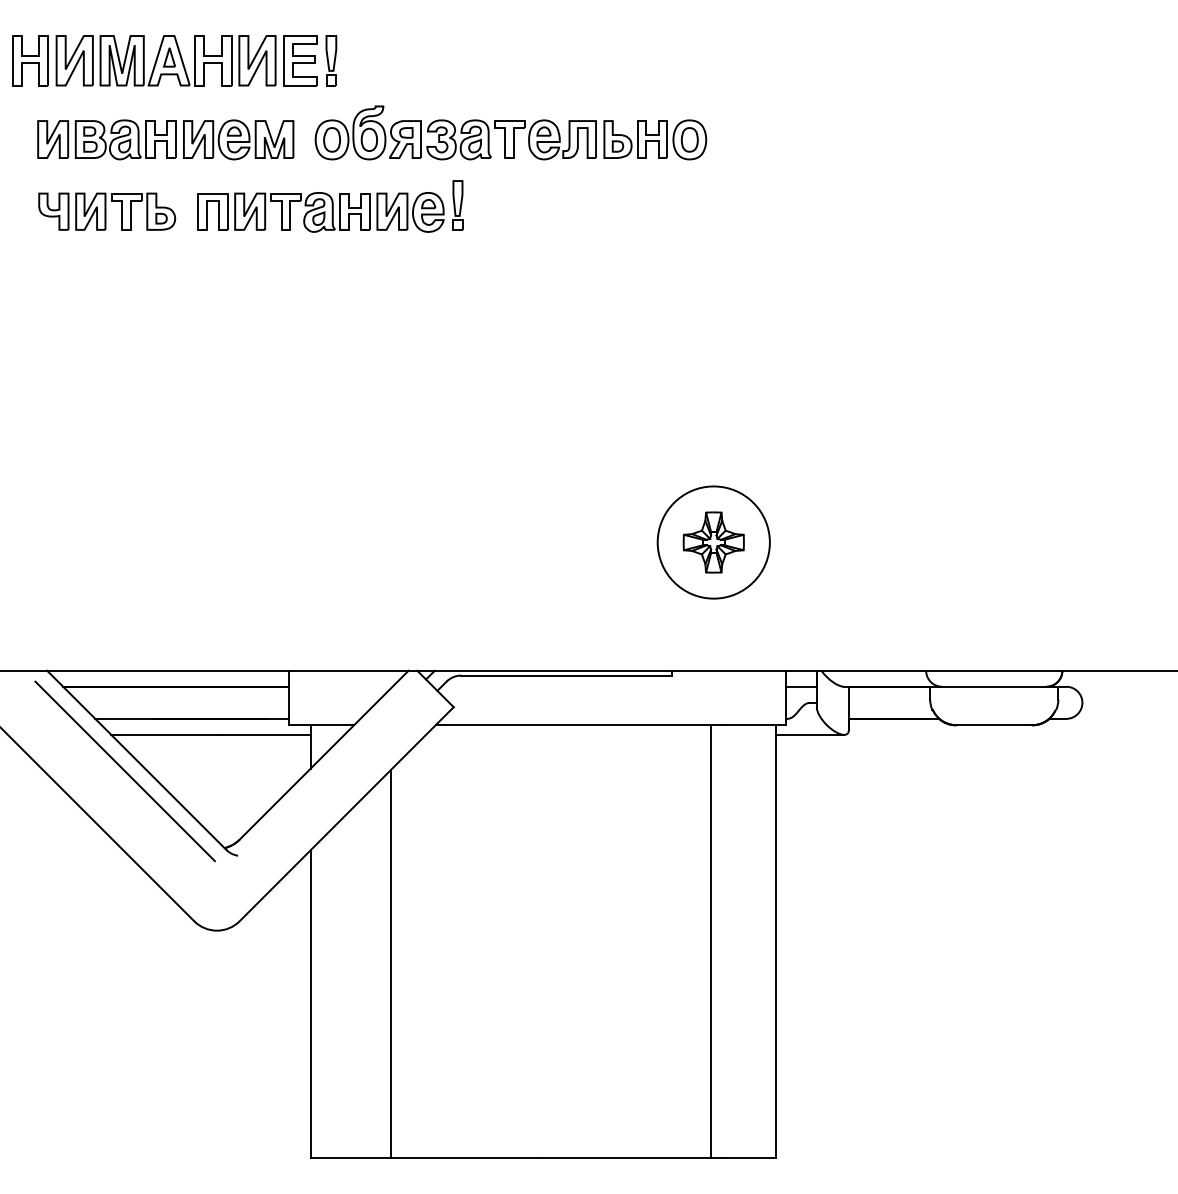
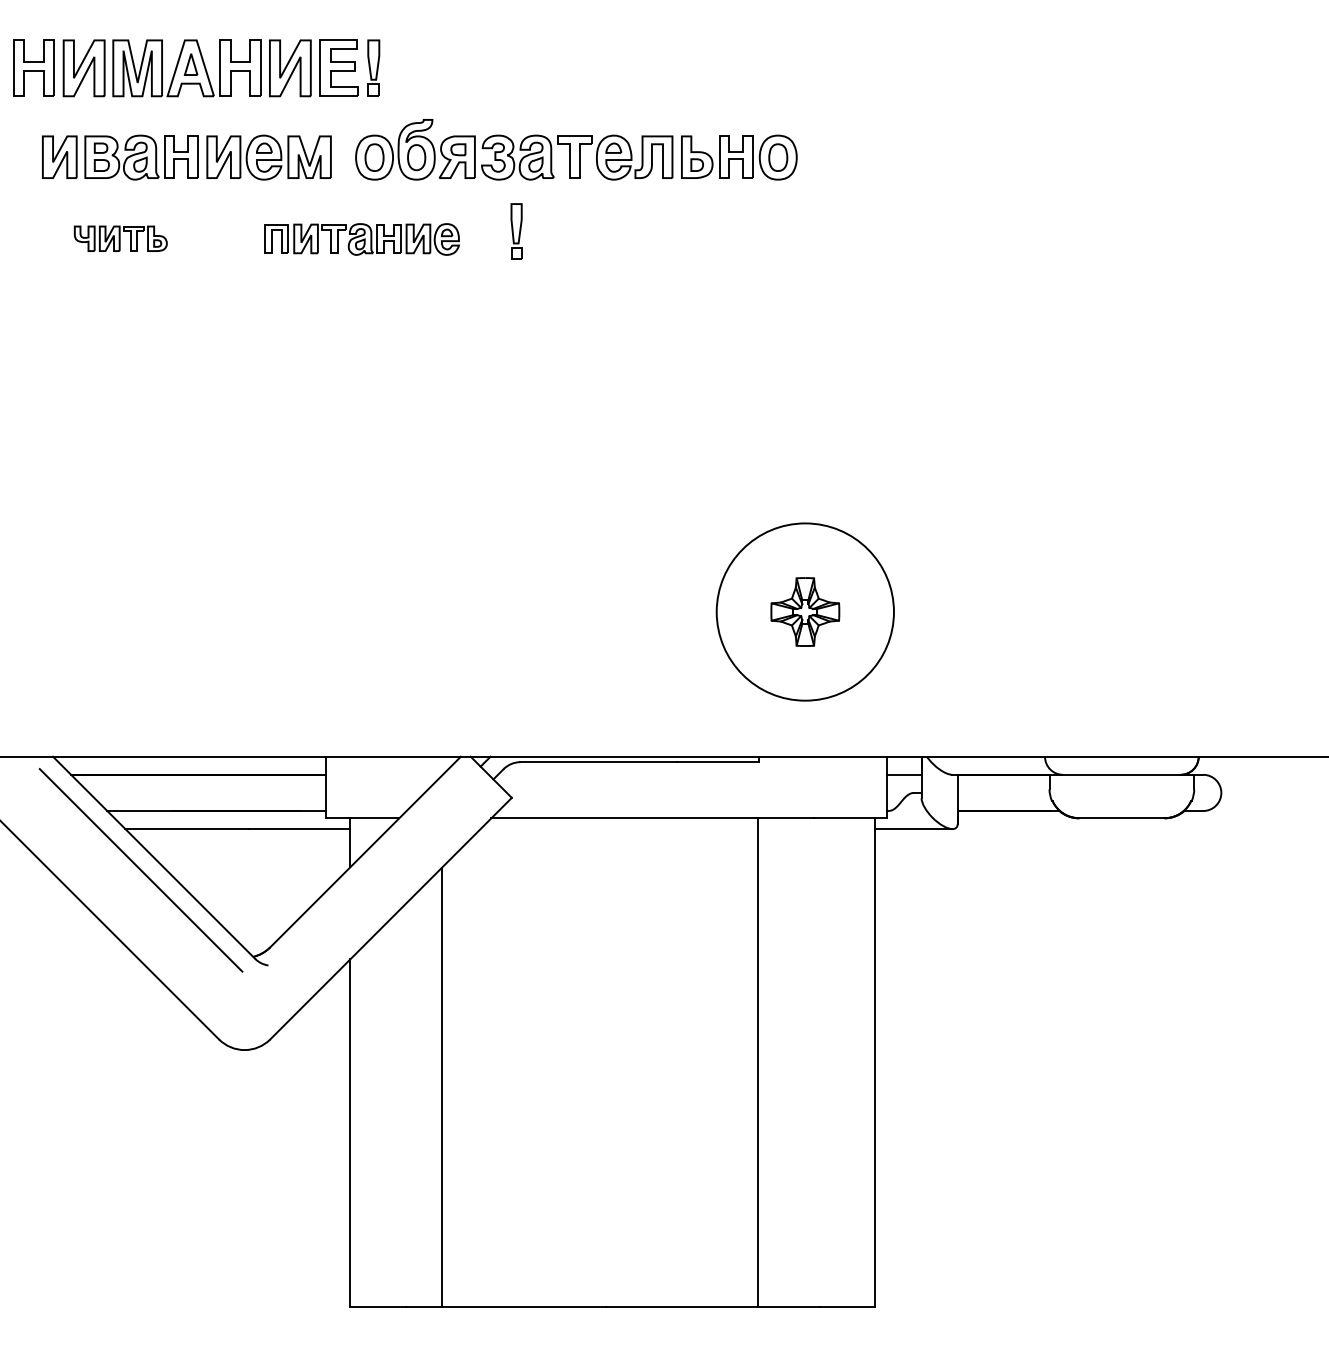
part: (106, 211) -> (120, 238), size x0.6
part: (320, 212) -> (361, 239), size x0.7
circle: (713, 542) -> (805, 611), size x1.4
line: (711, 941) -> (757, 1062), moved

